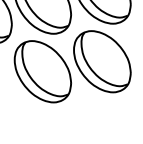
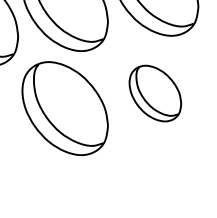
part: (102, 61) -> (155, 93), size x0.6

